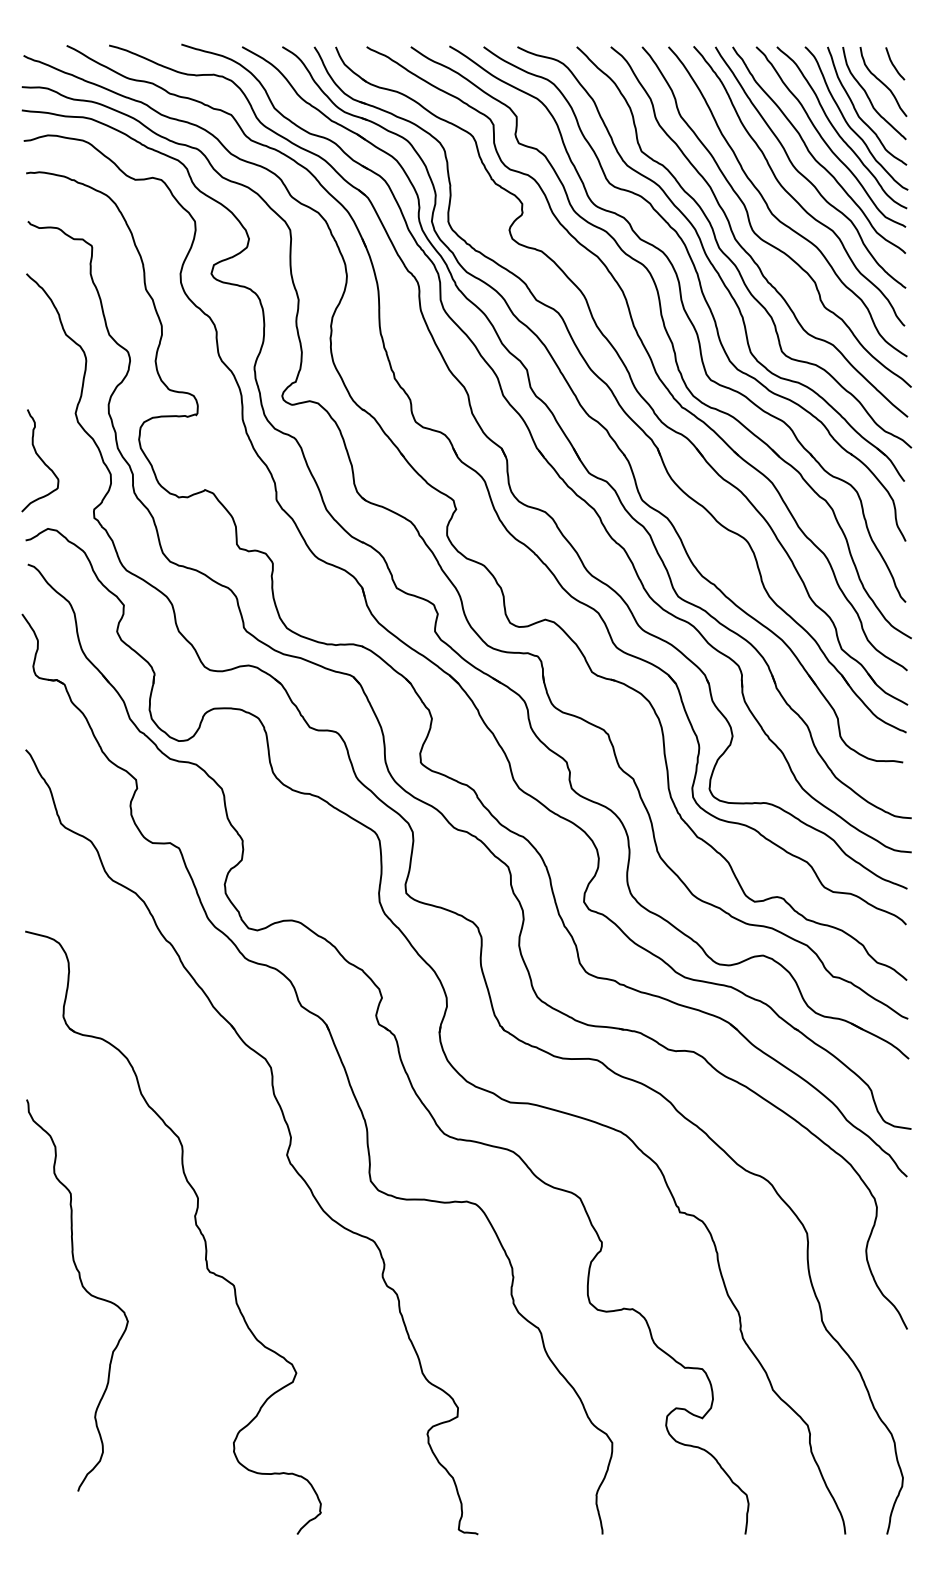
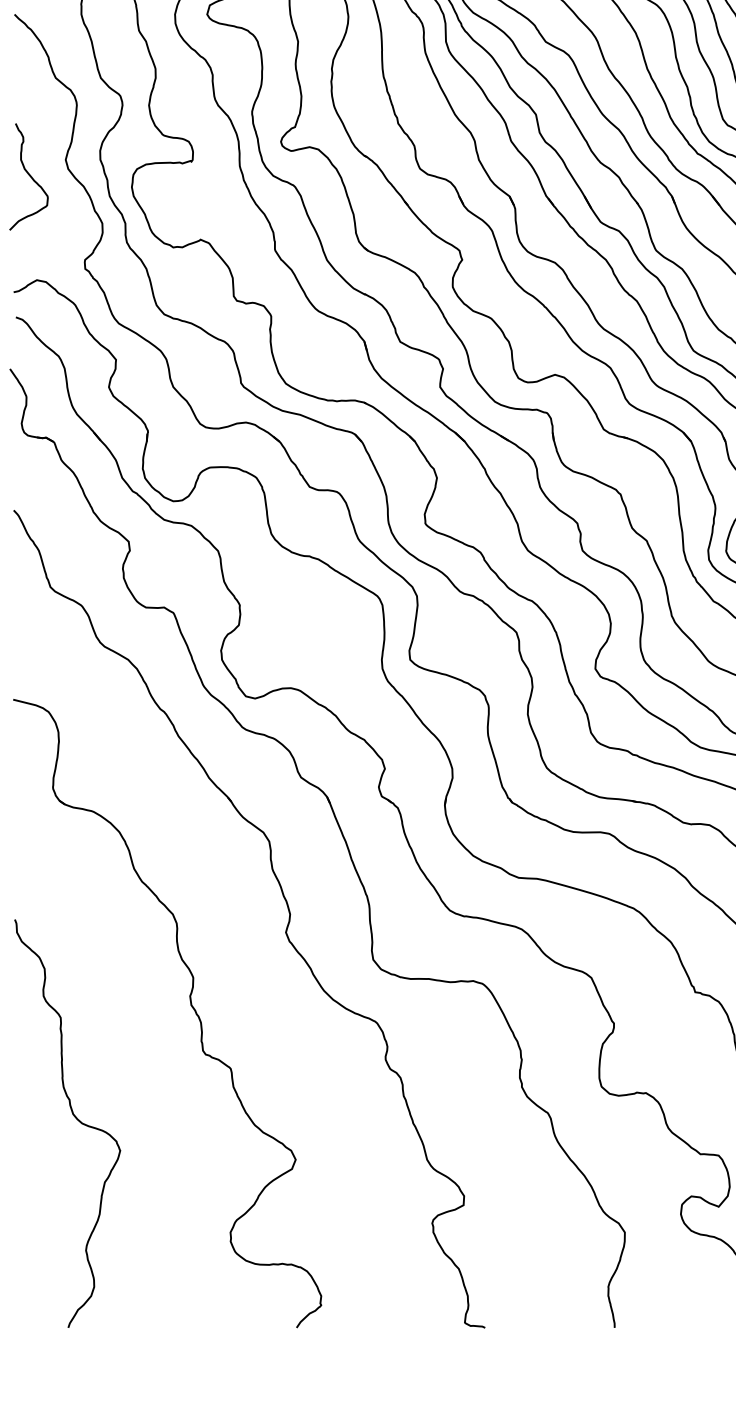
curve: (40, 459) -> (29, 175), moved
curve: (84, 1290) -> (74, 1118), moved

